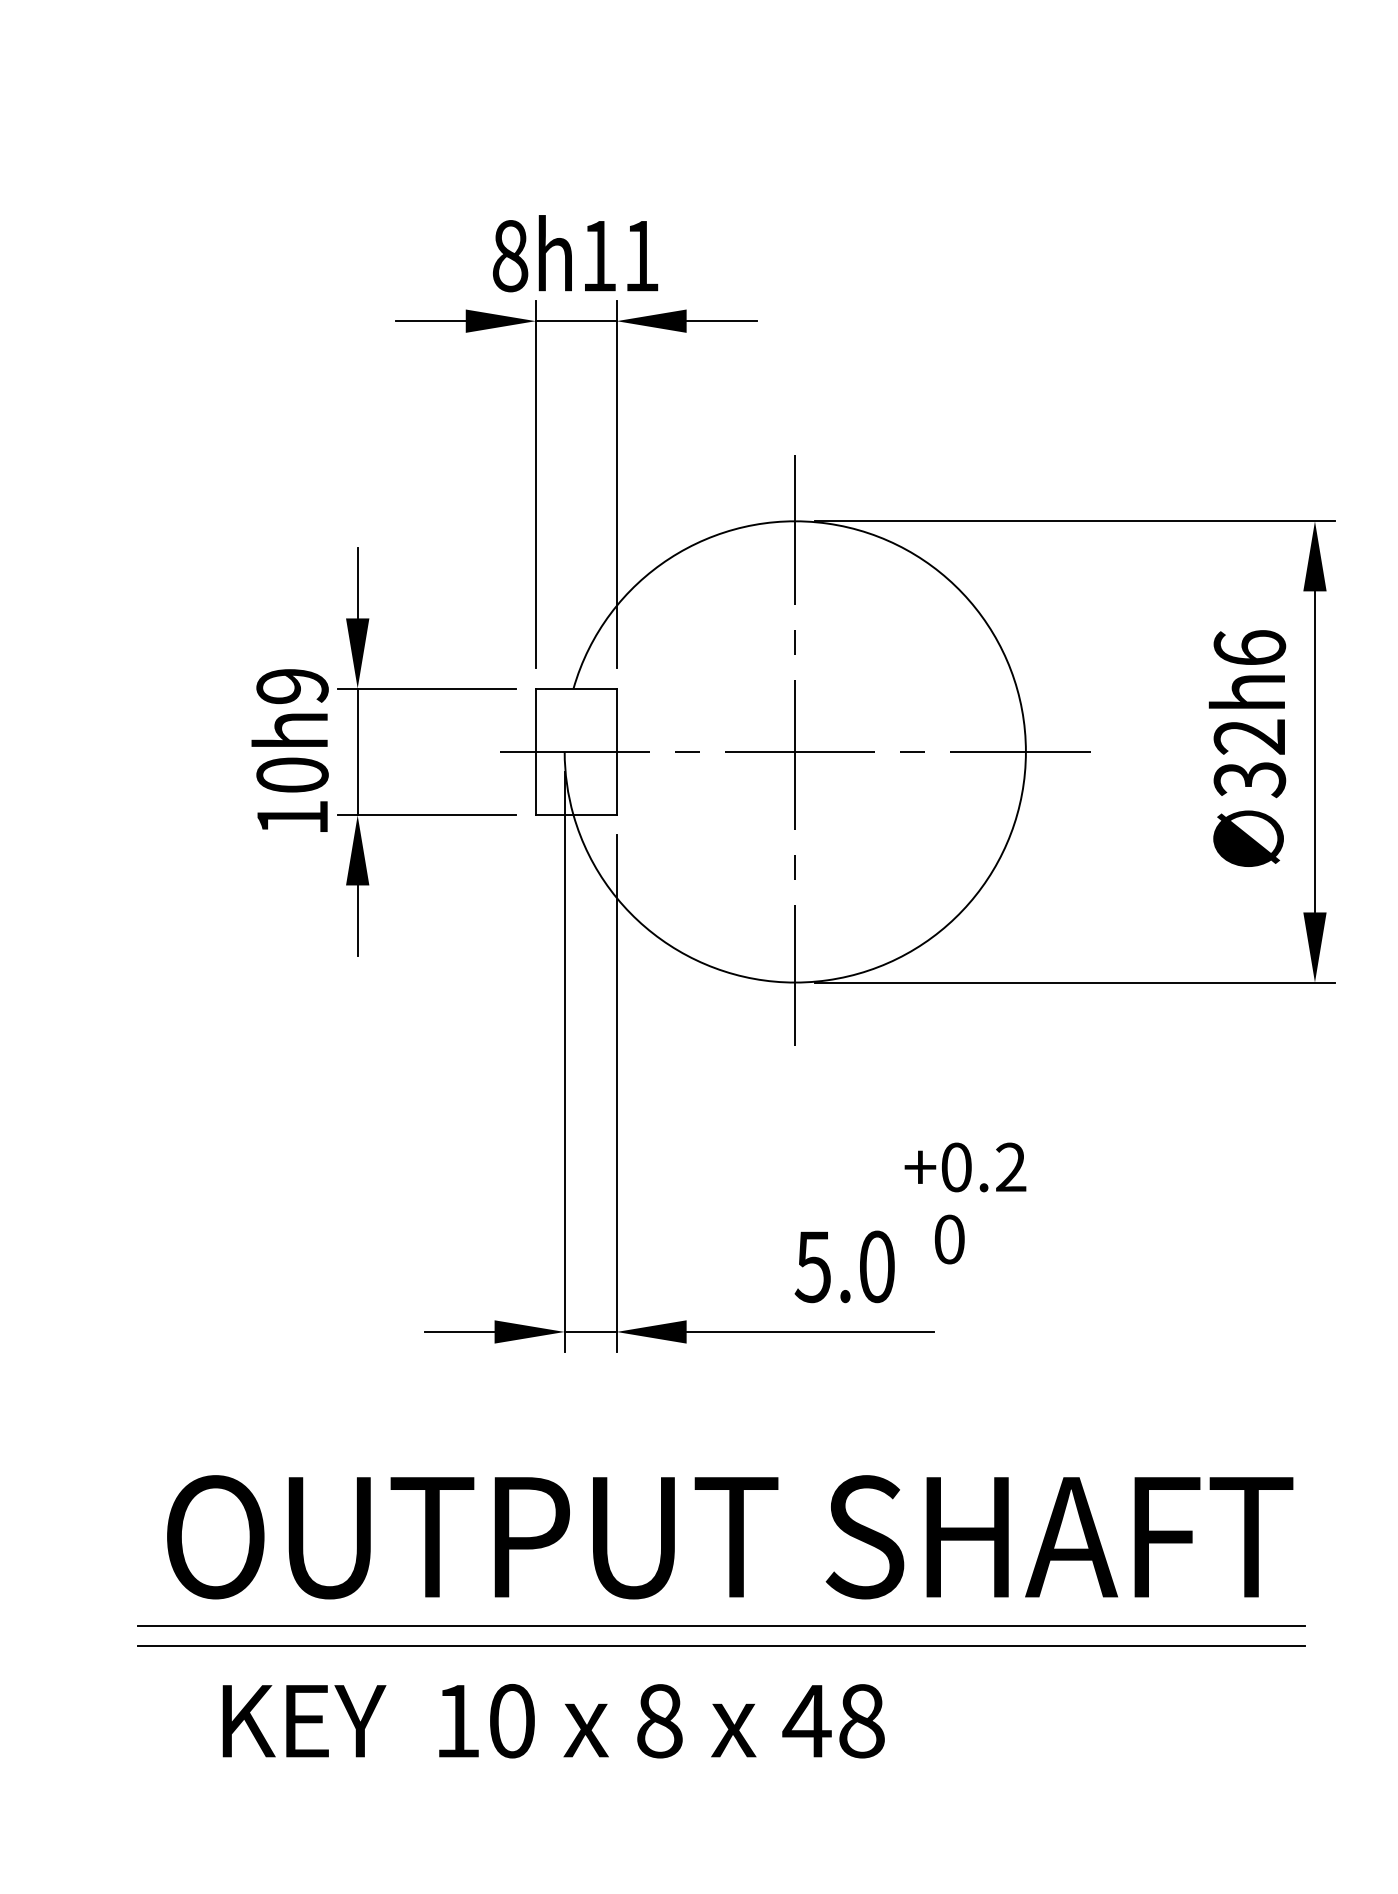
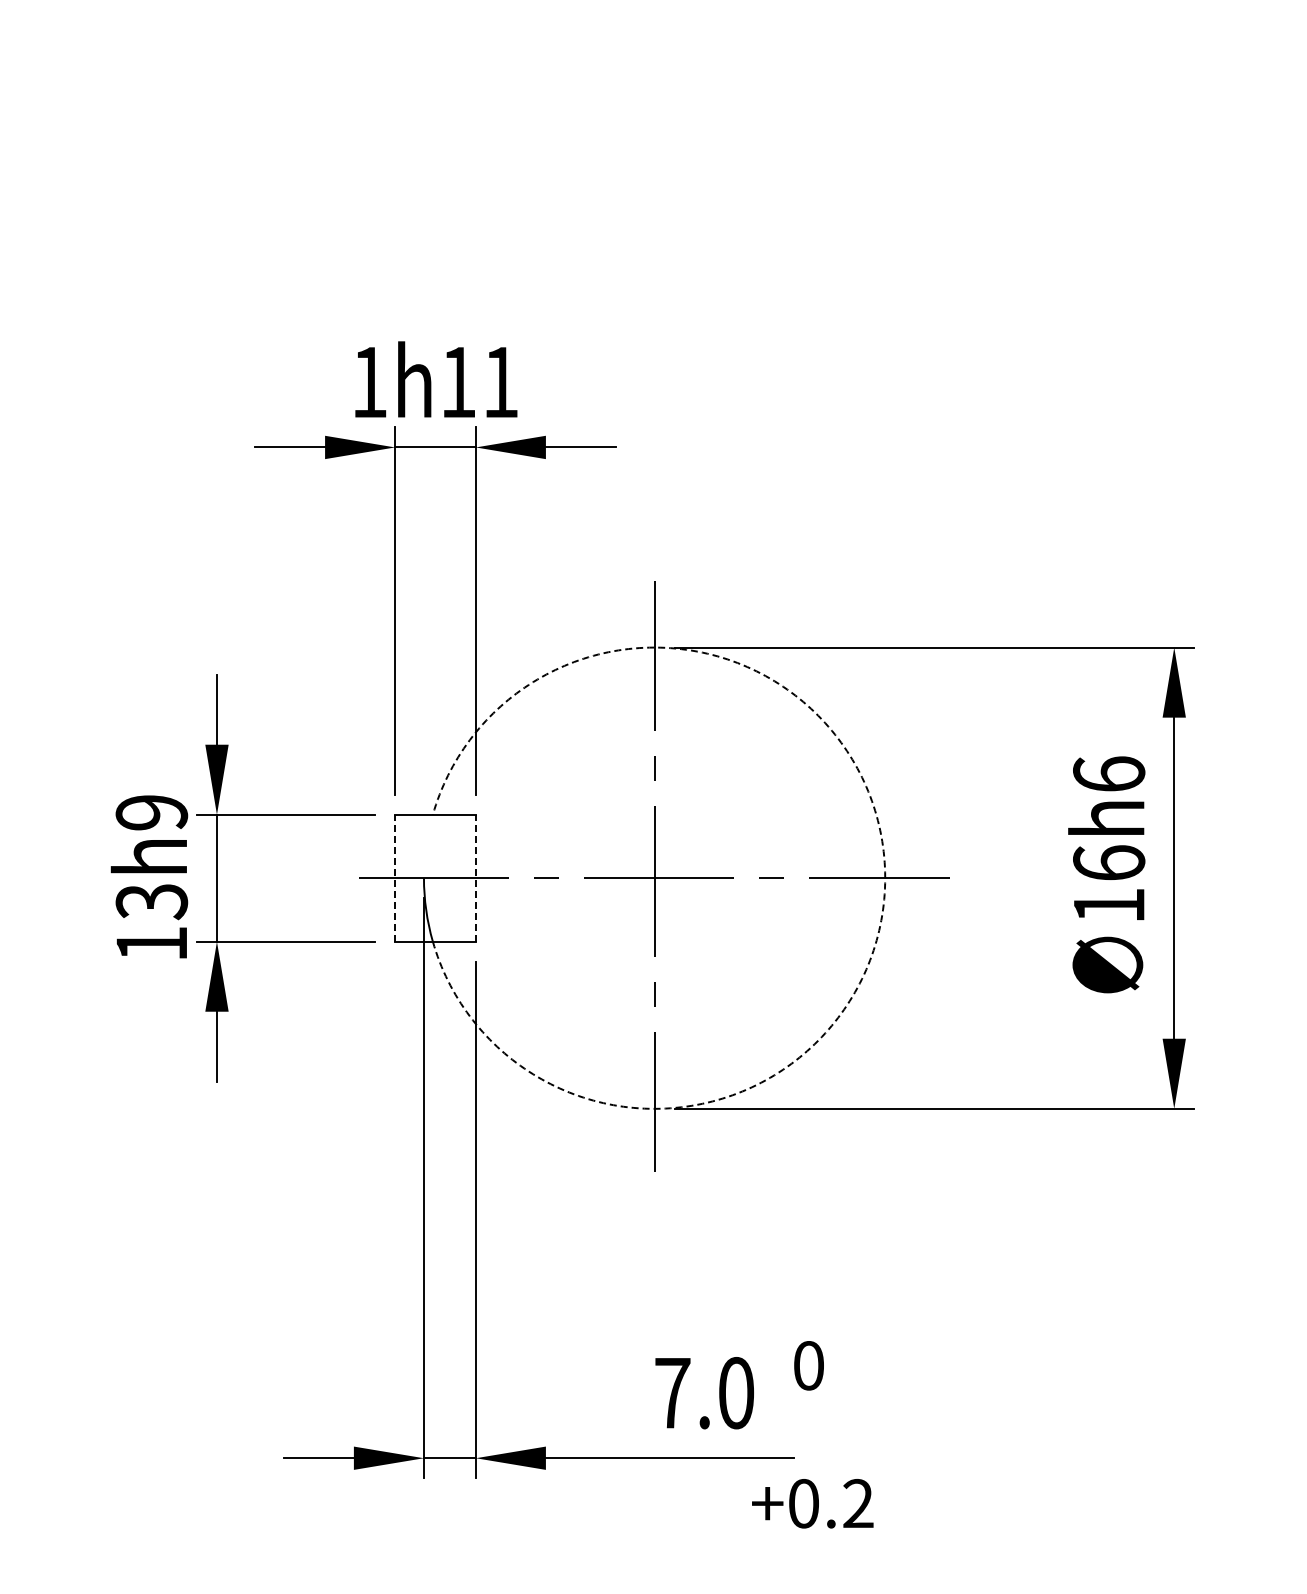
text: (510, 256) -> (369, 382), 8h11 -> 1h11
line: (535, 751) -> (394, 877), solid -> dashed
line: (616, 751) -> (475, 877), solid -> dashed
arc: (1025, 751) -> (884, 877), solid -> dashed
text: (1249, 758) -> (1108, 884), 32h6 -> 16h6
text: (292, 775) -> (151, 901), 10h9 -> 13h9
text: (965, 1167) -> (812, 1503), moved
text: (812, 1267) -> (671, 1393), 5.0 -> 7.0

